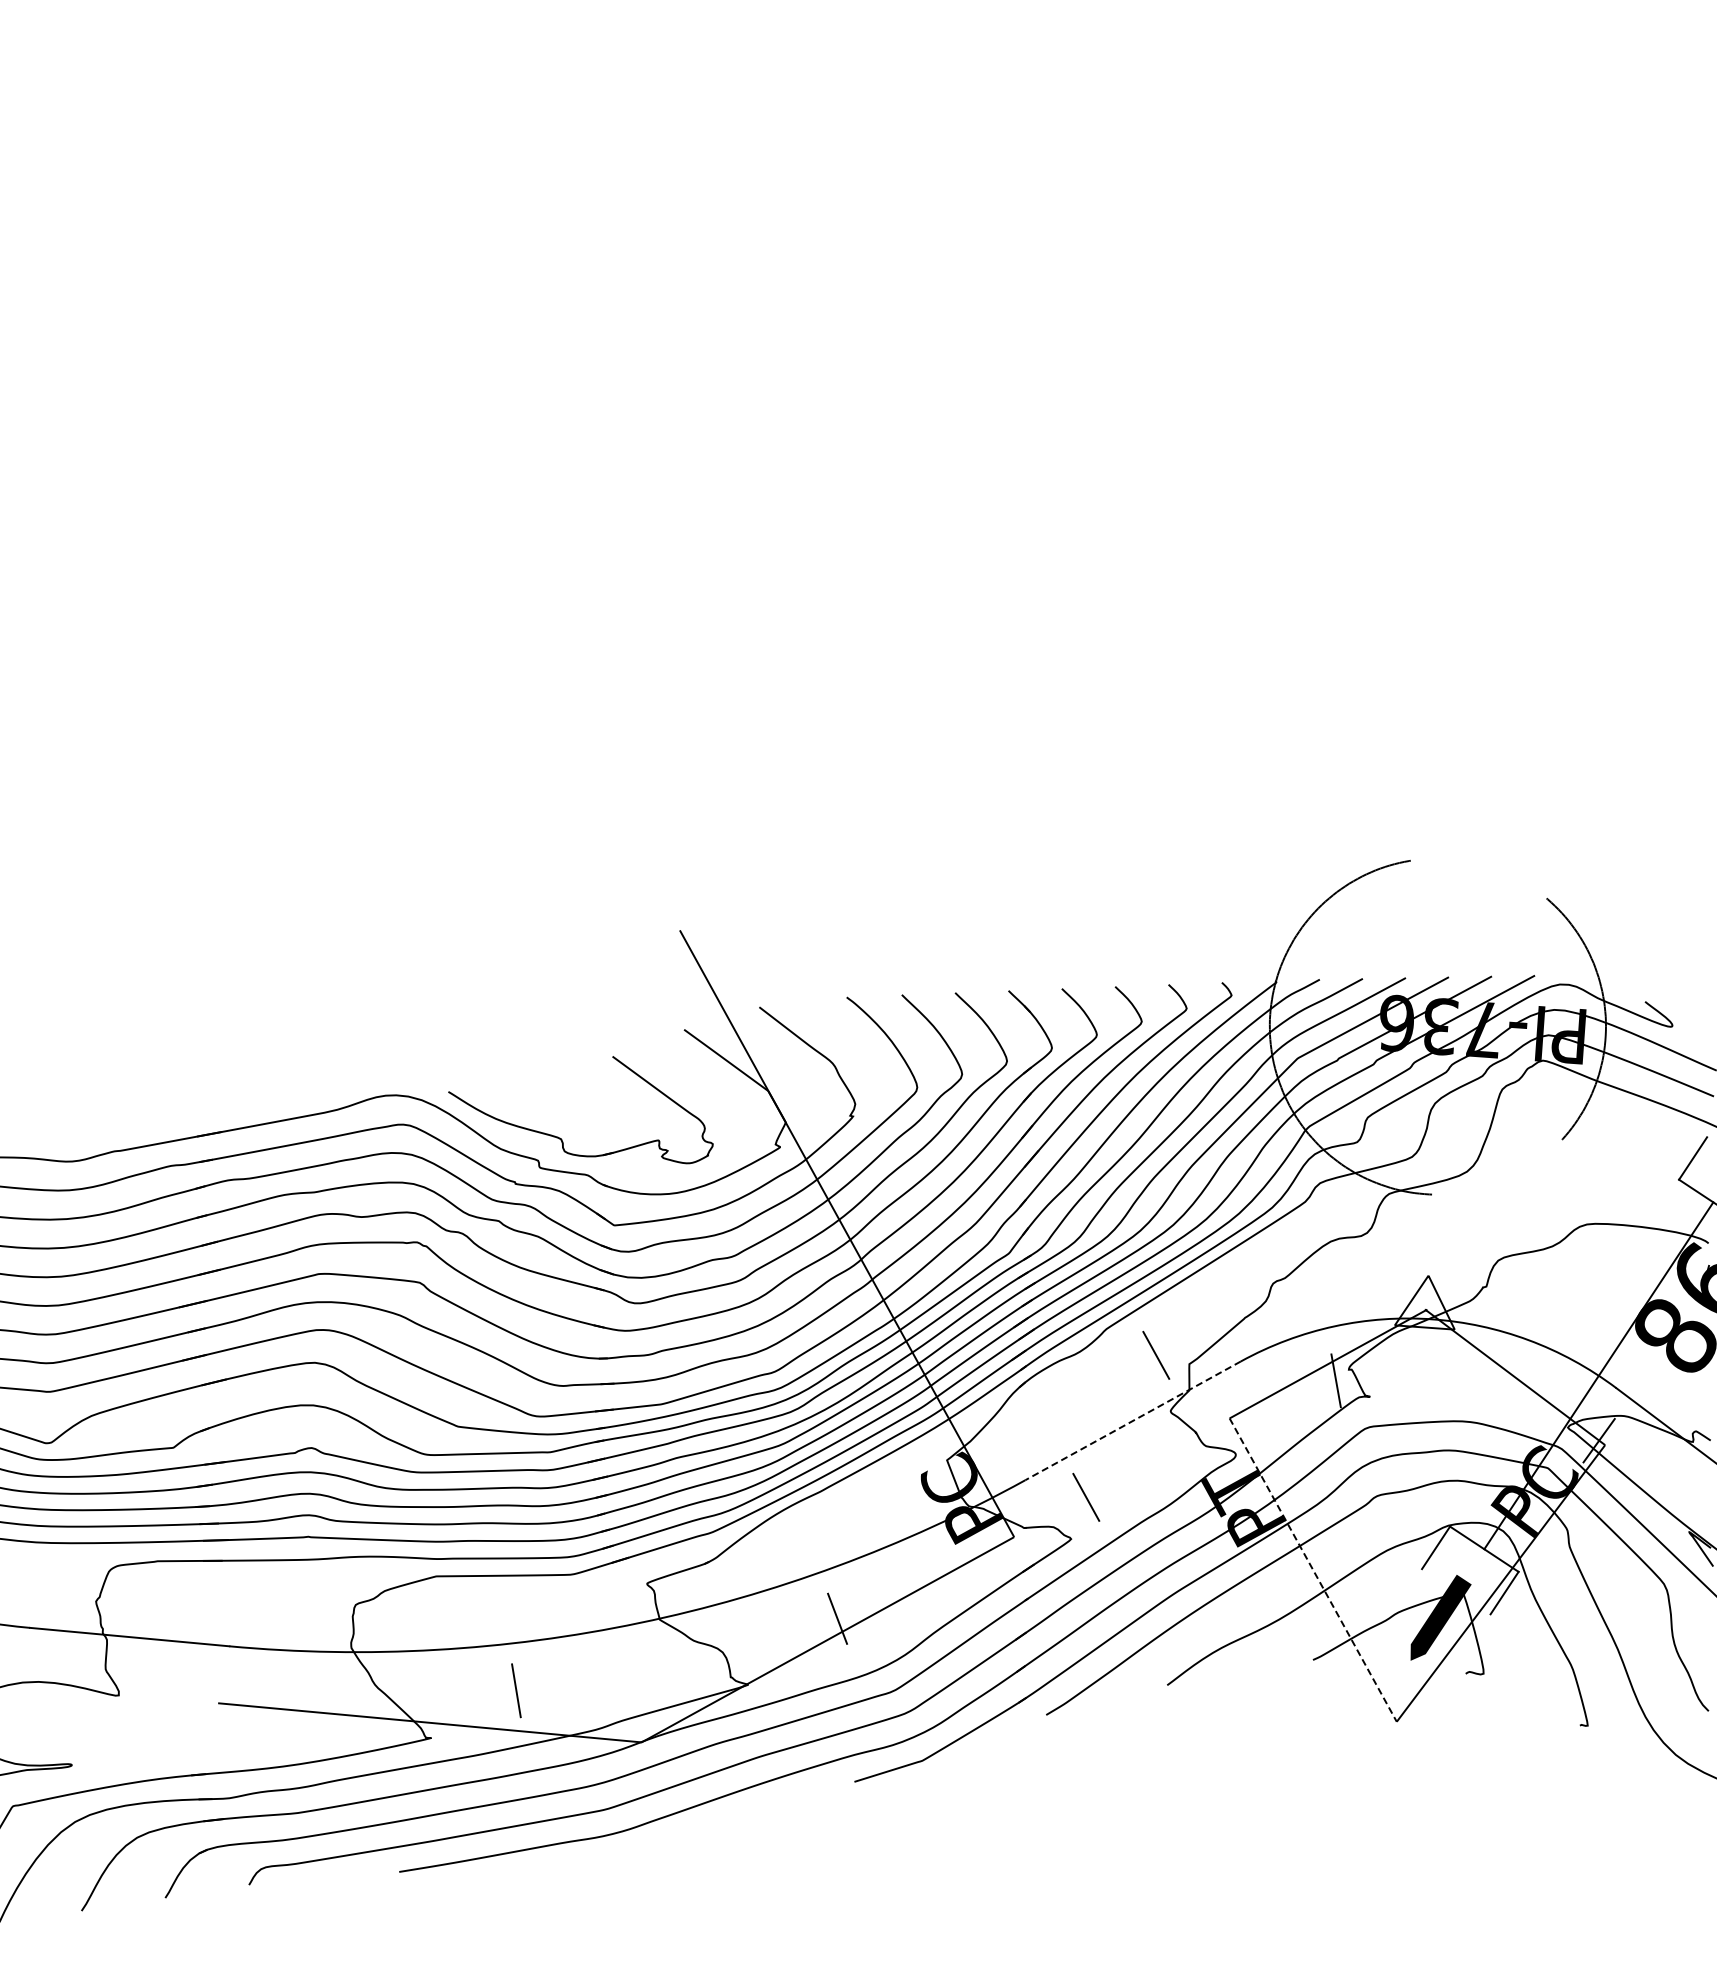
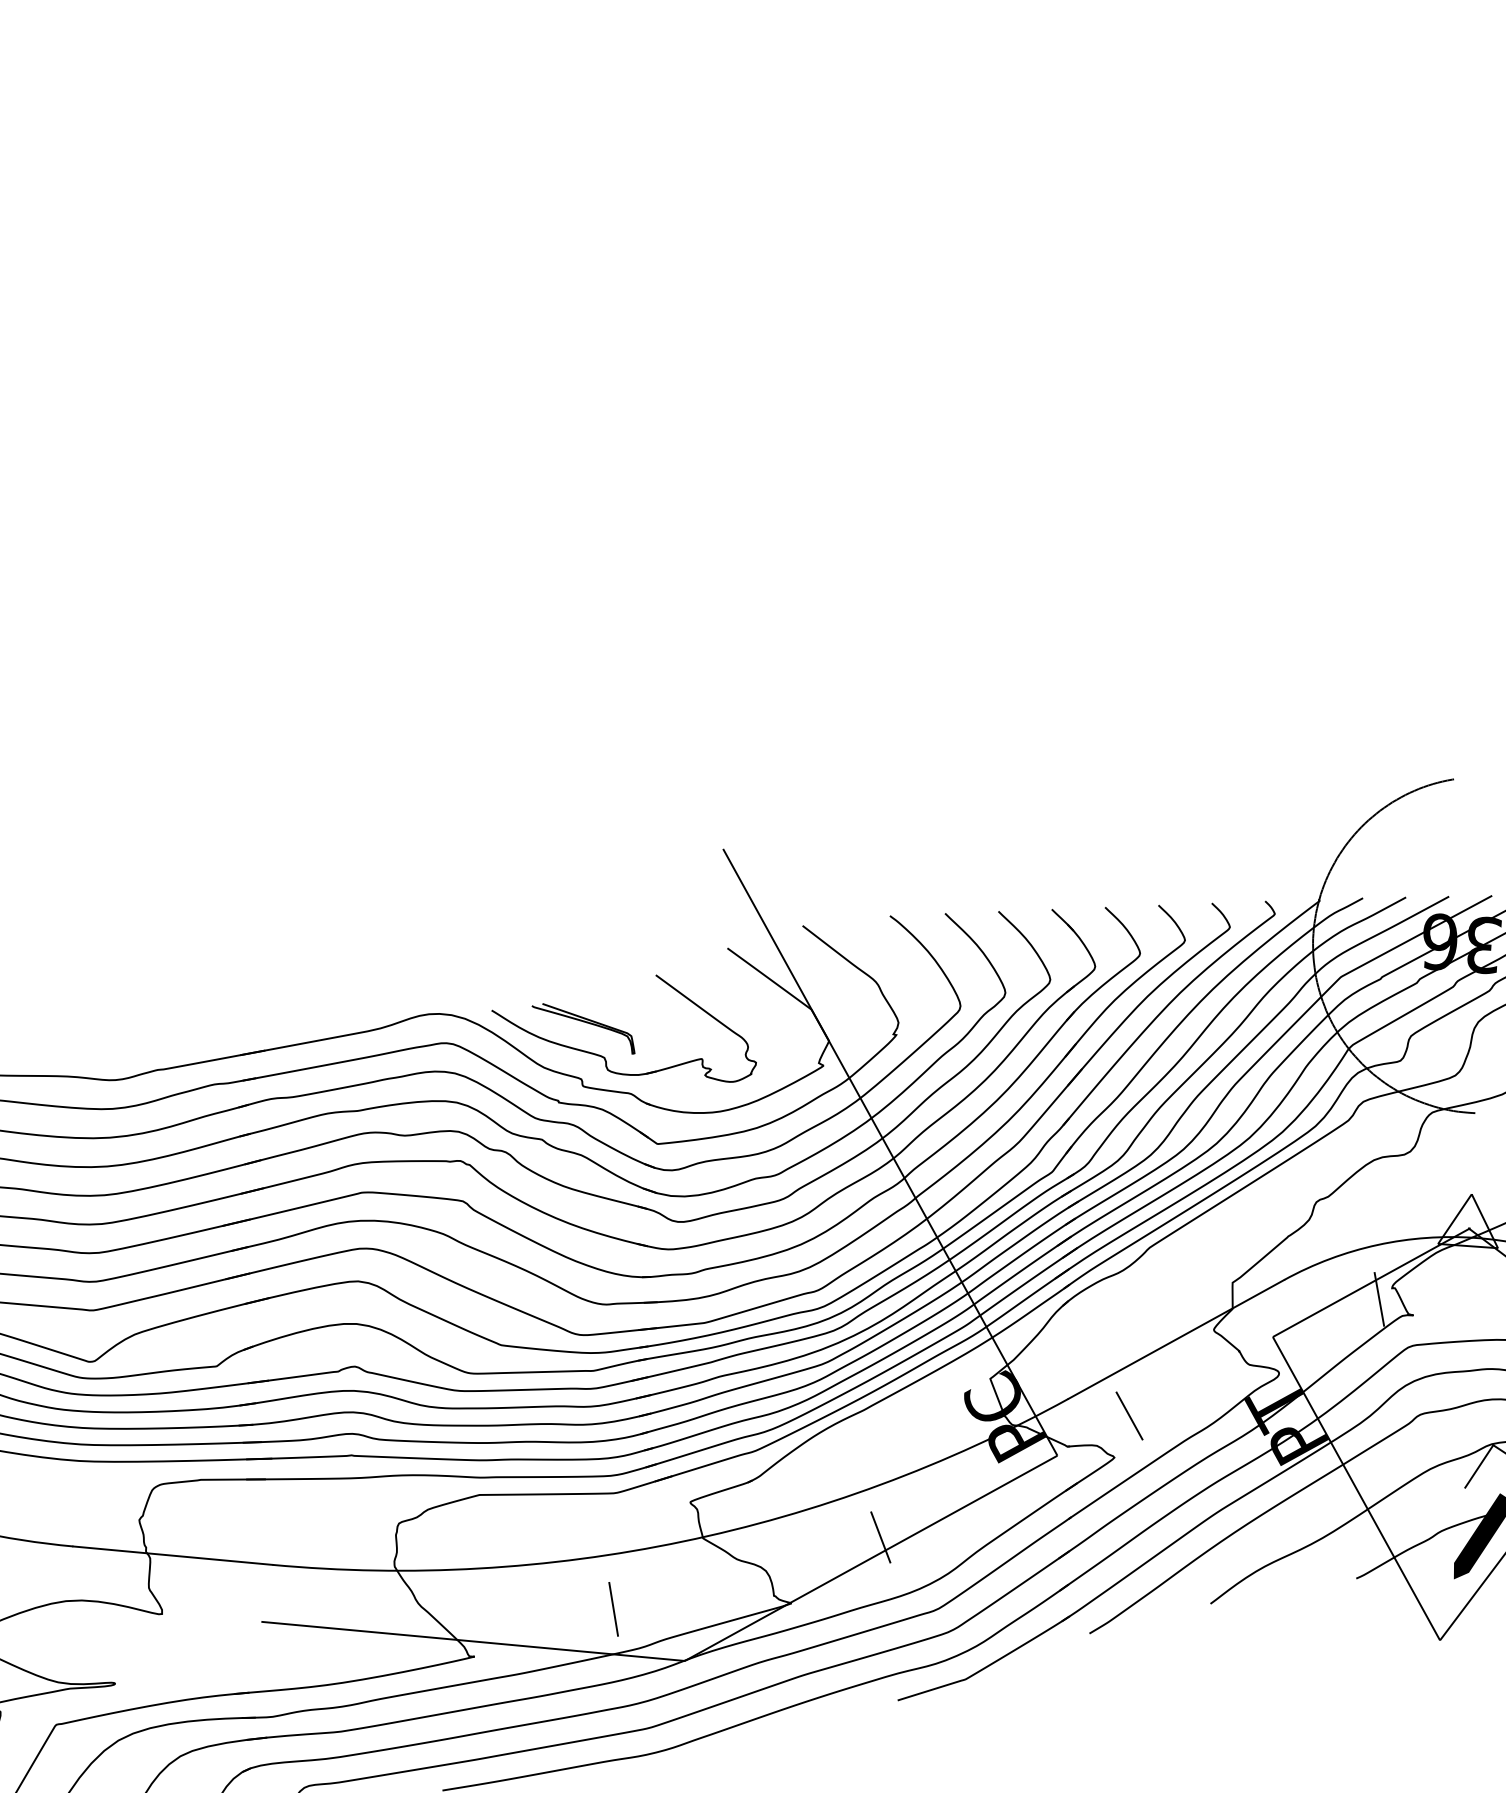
curve: (542, 1104) -> (585, 1023), added
line: (1156, 1354) -> (1199, 1273), removed
line: (1133, 1420) -> (1176, 1339), dashed -> solid
line: (1313, 1570) -> (1356, 1489), dashed -> solid
line: (516, 1690) -> (613, 1609), moved

